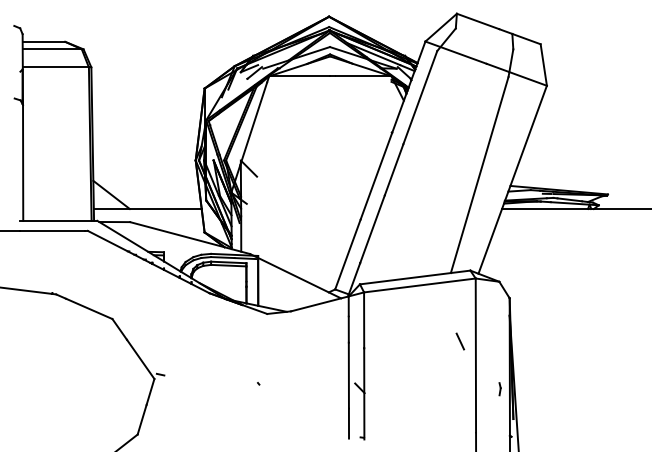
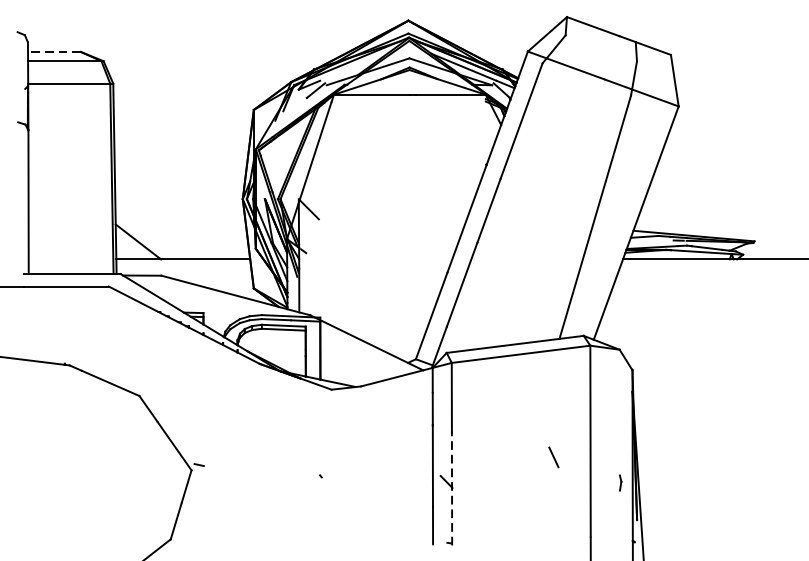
line: (43, 41) -> (53, 51), solid -> dashed
line: (460, 341) -> (554, 457), moved
line: (364, 393) -> (452, 488), solid -> dashed

